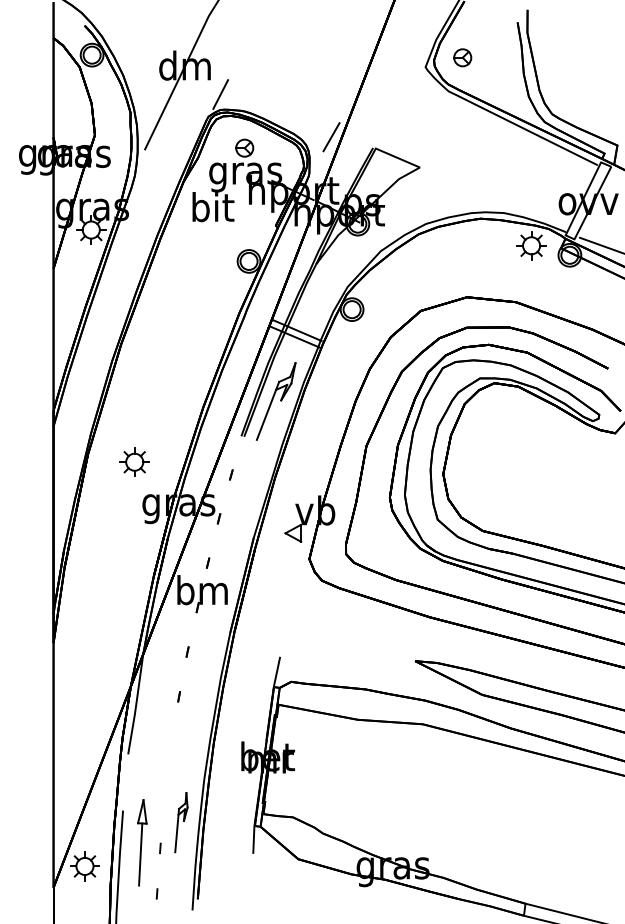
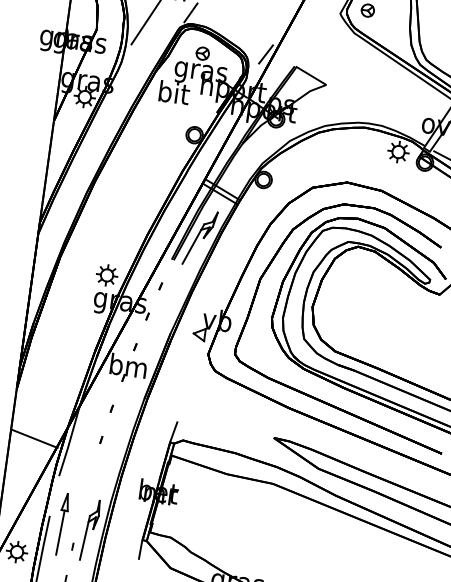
part: (134, 461) -> (106, 274), moved
line: (86, 707) -> (33, 438), added
part: (181, 822) -> (90, 530), size x1.43
part: (142, 842) -> (62, 524), moved

